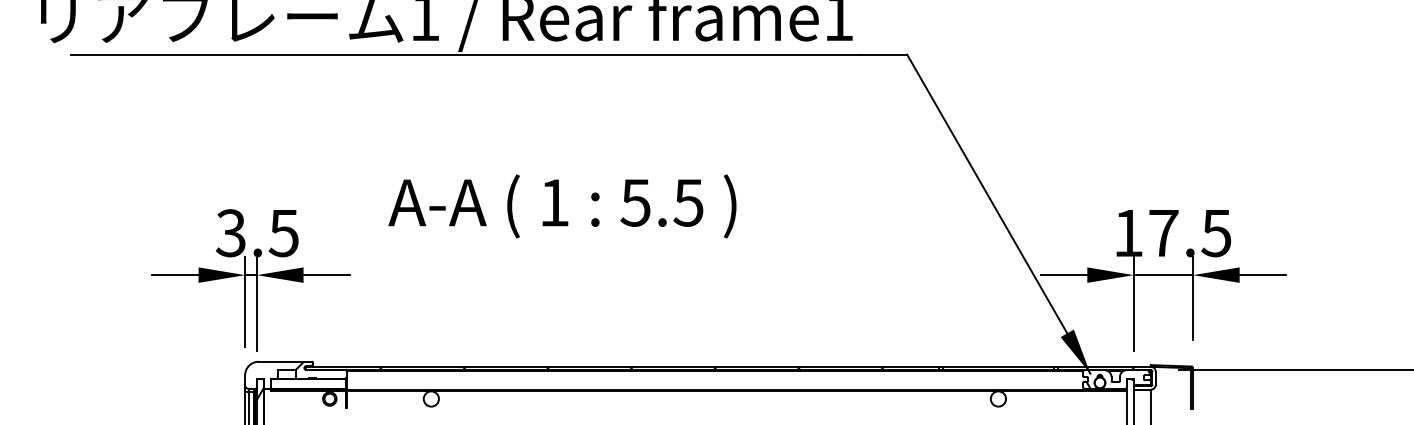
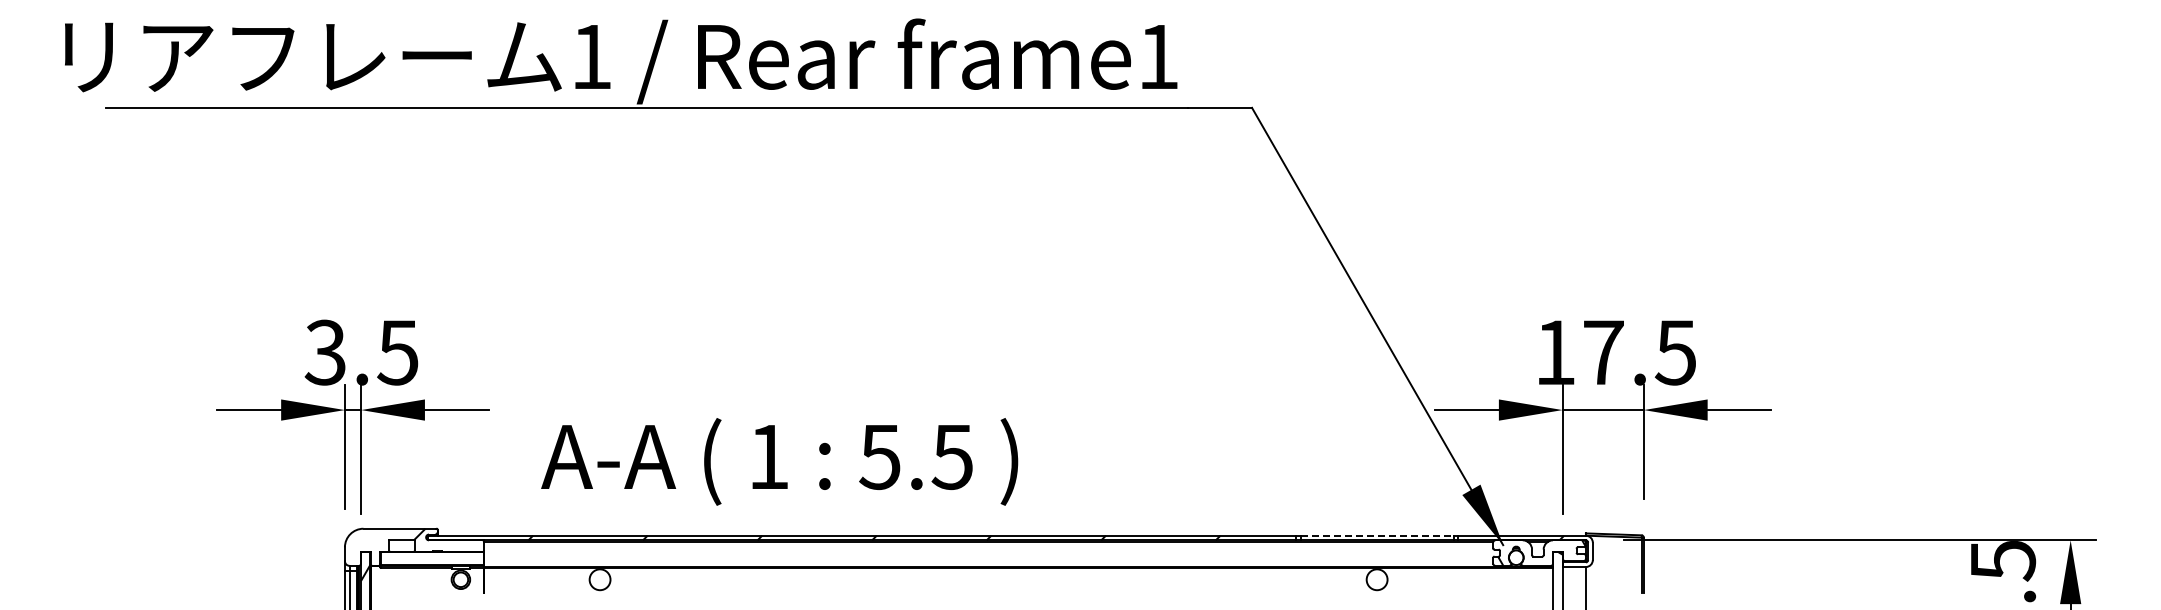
text: (562, 206) -> (779, 461), moved
line: (998, 366) -> (1377, 535), solid -> dashed

